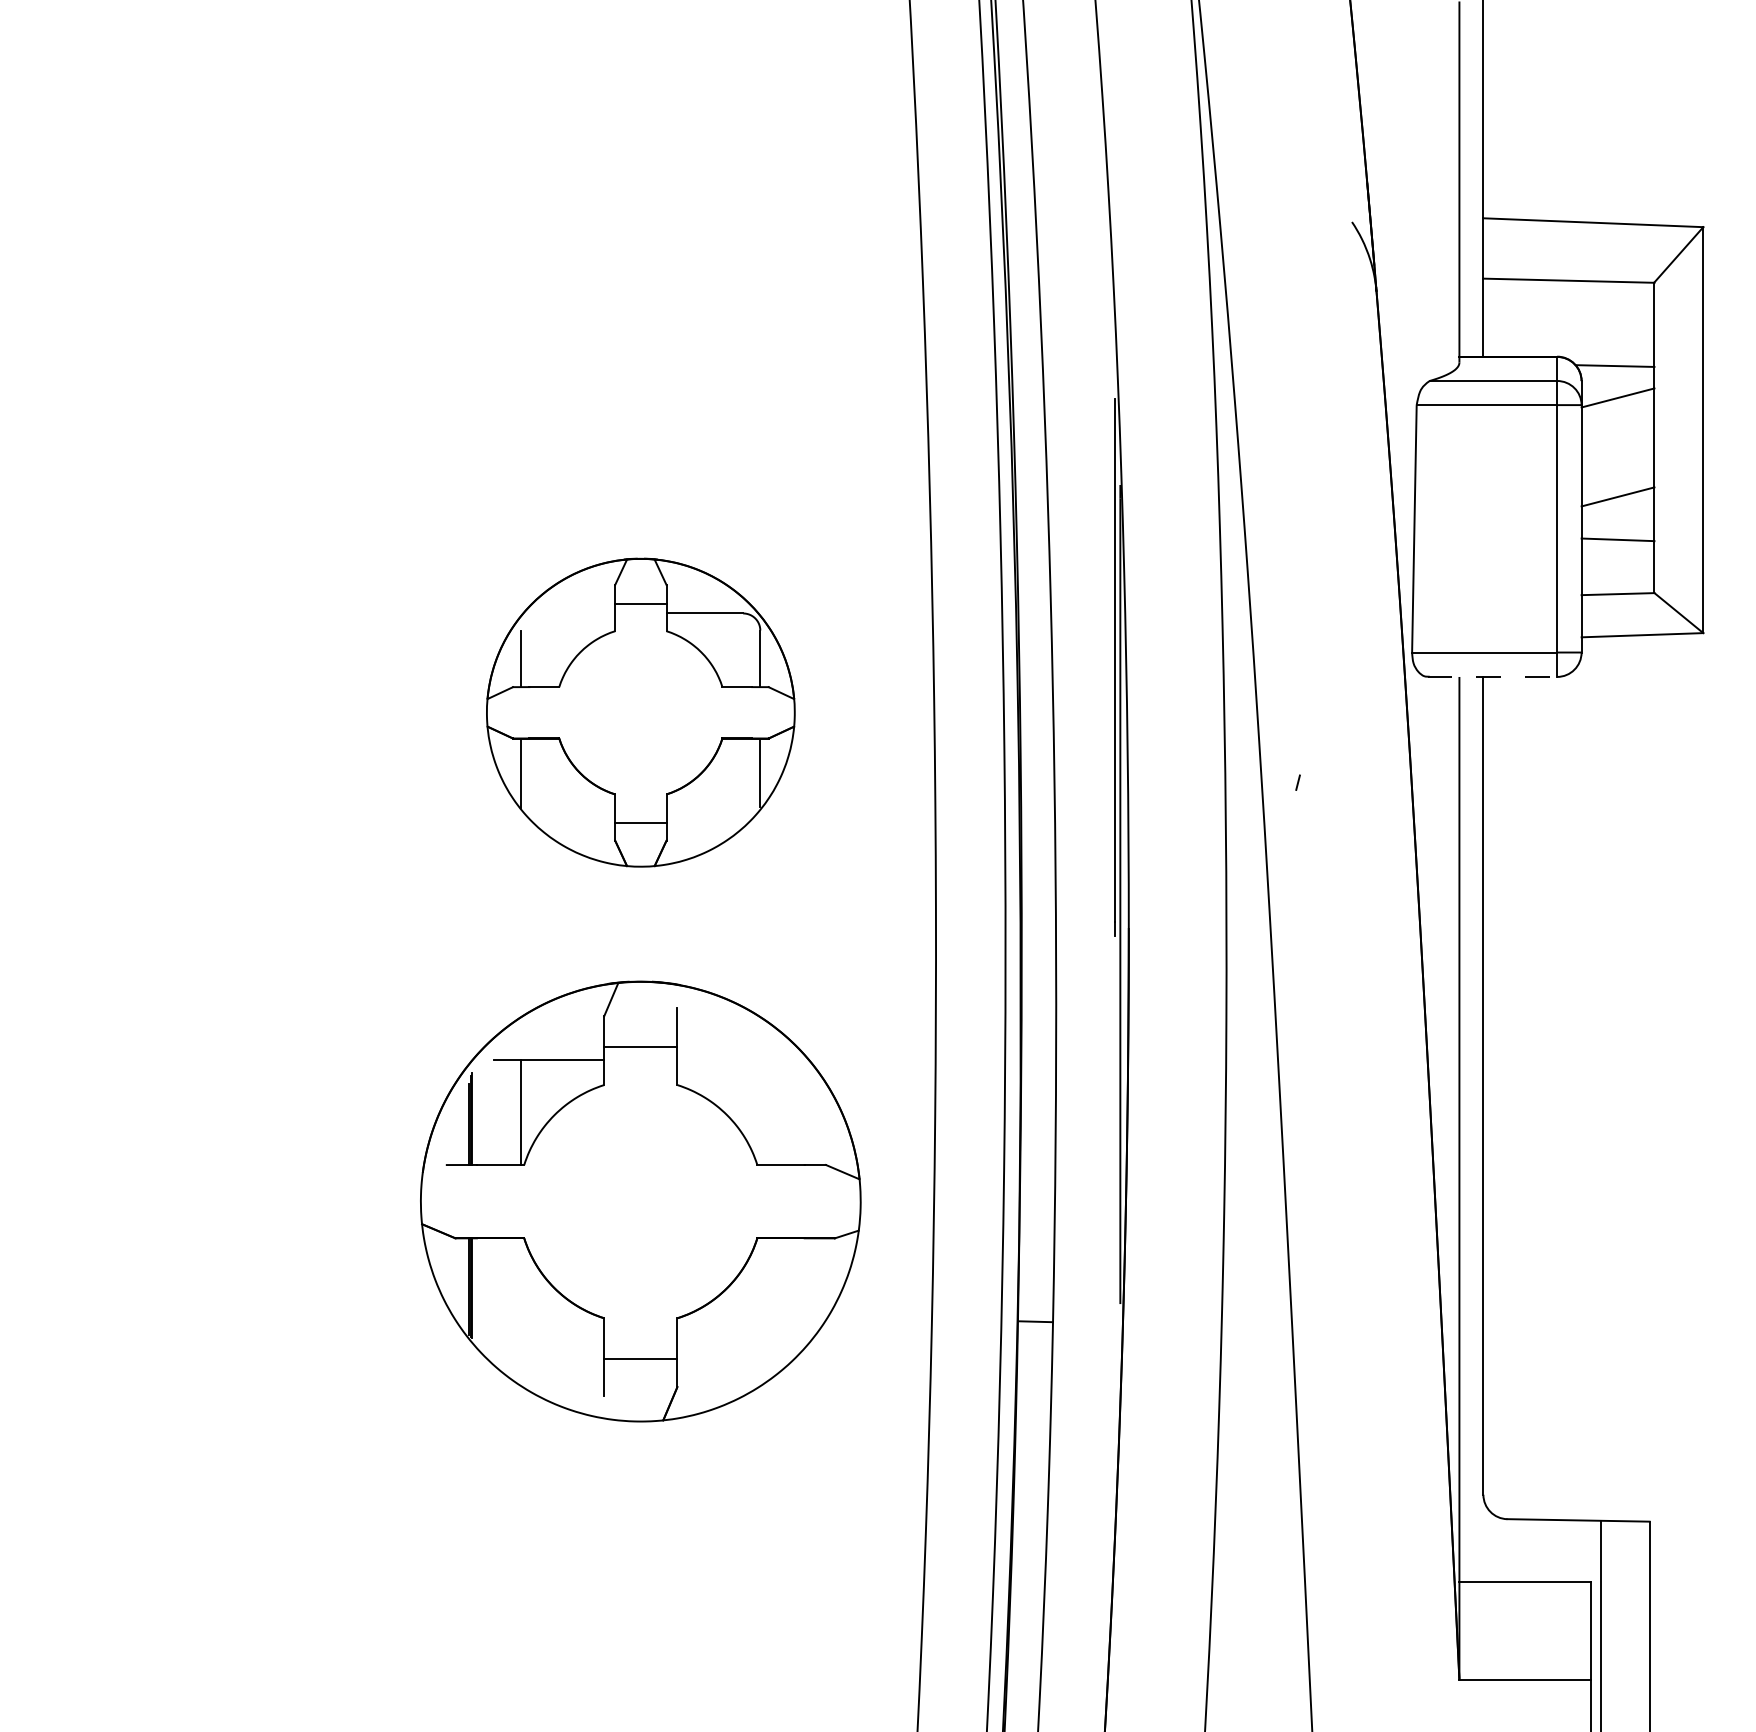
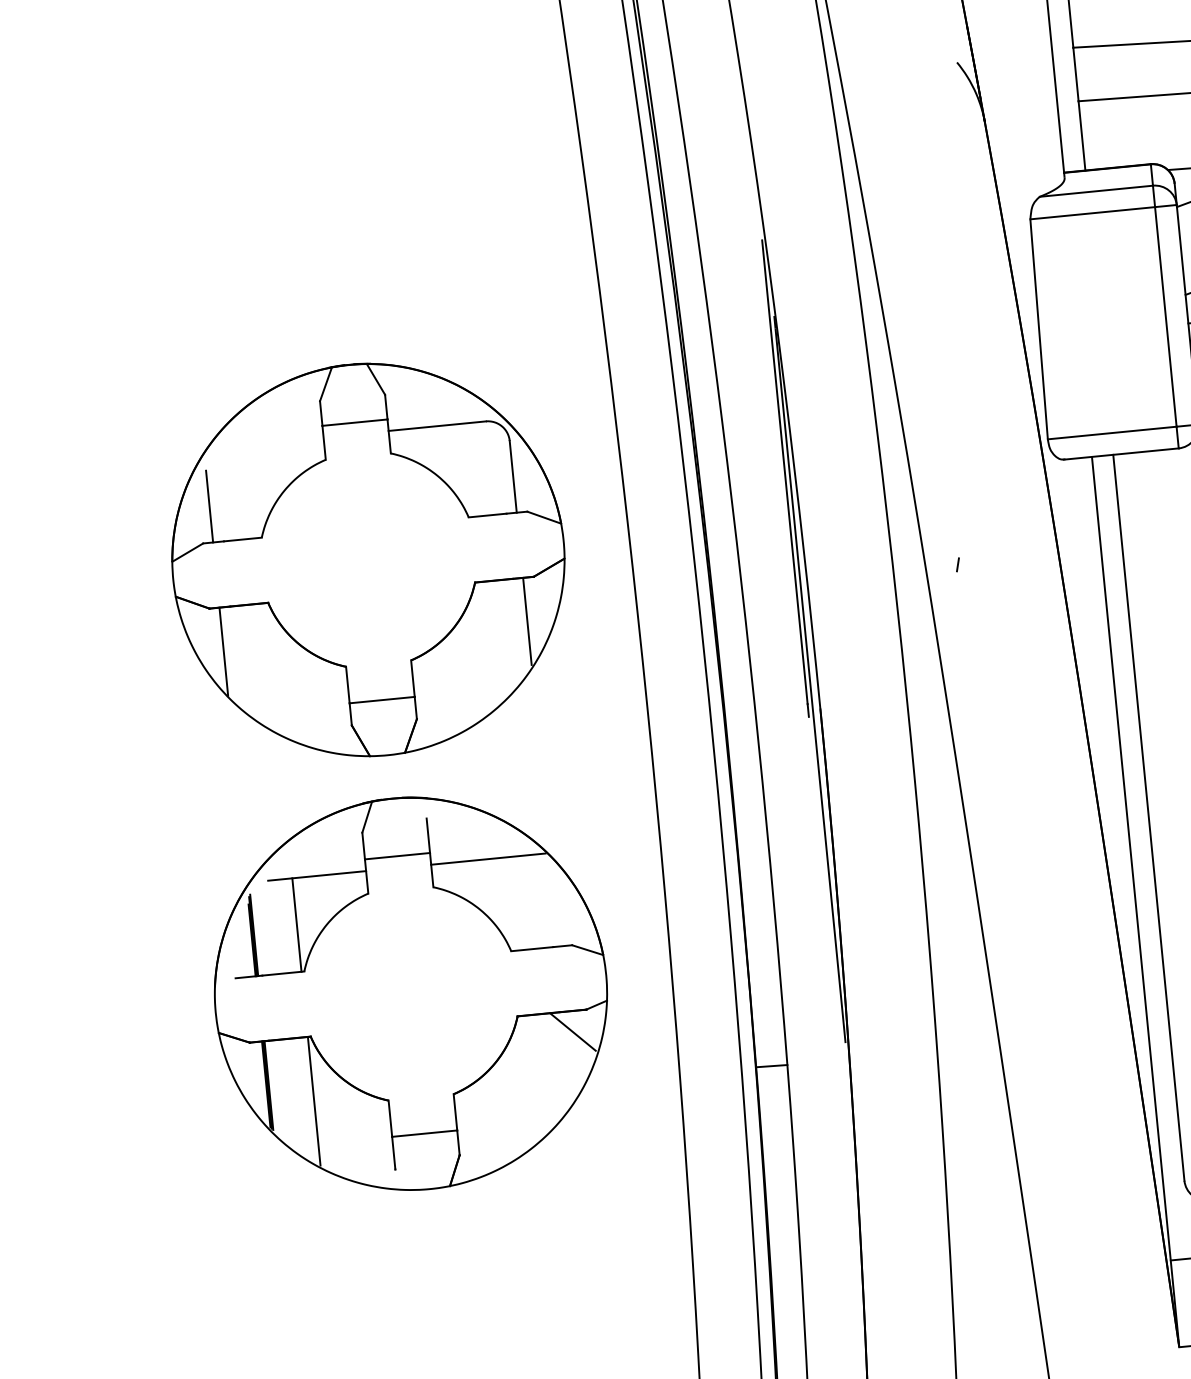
line: (1492, 676) -> (1121, 453), dashed -> solid
part: (640, 712) -> (368, 559), size x1.43
line: (741, 1059) -> (488, 858), added
line: (816, 1261) -> (572, 1031), added
line: (521, 1310) -> (314, 1100), added

